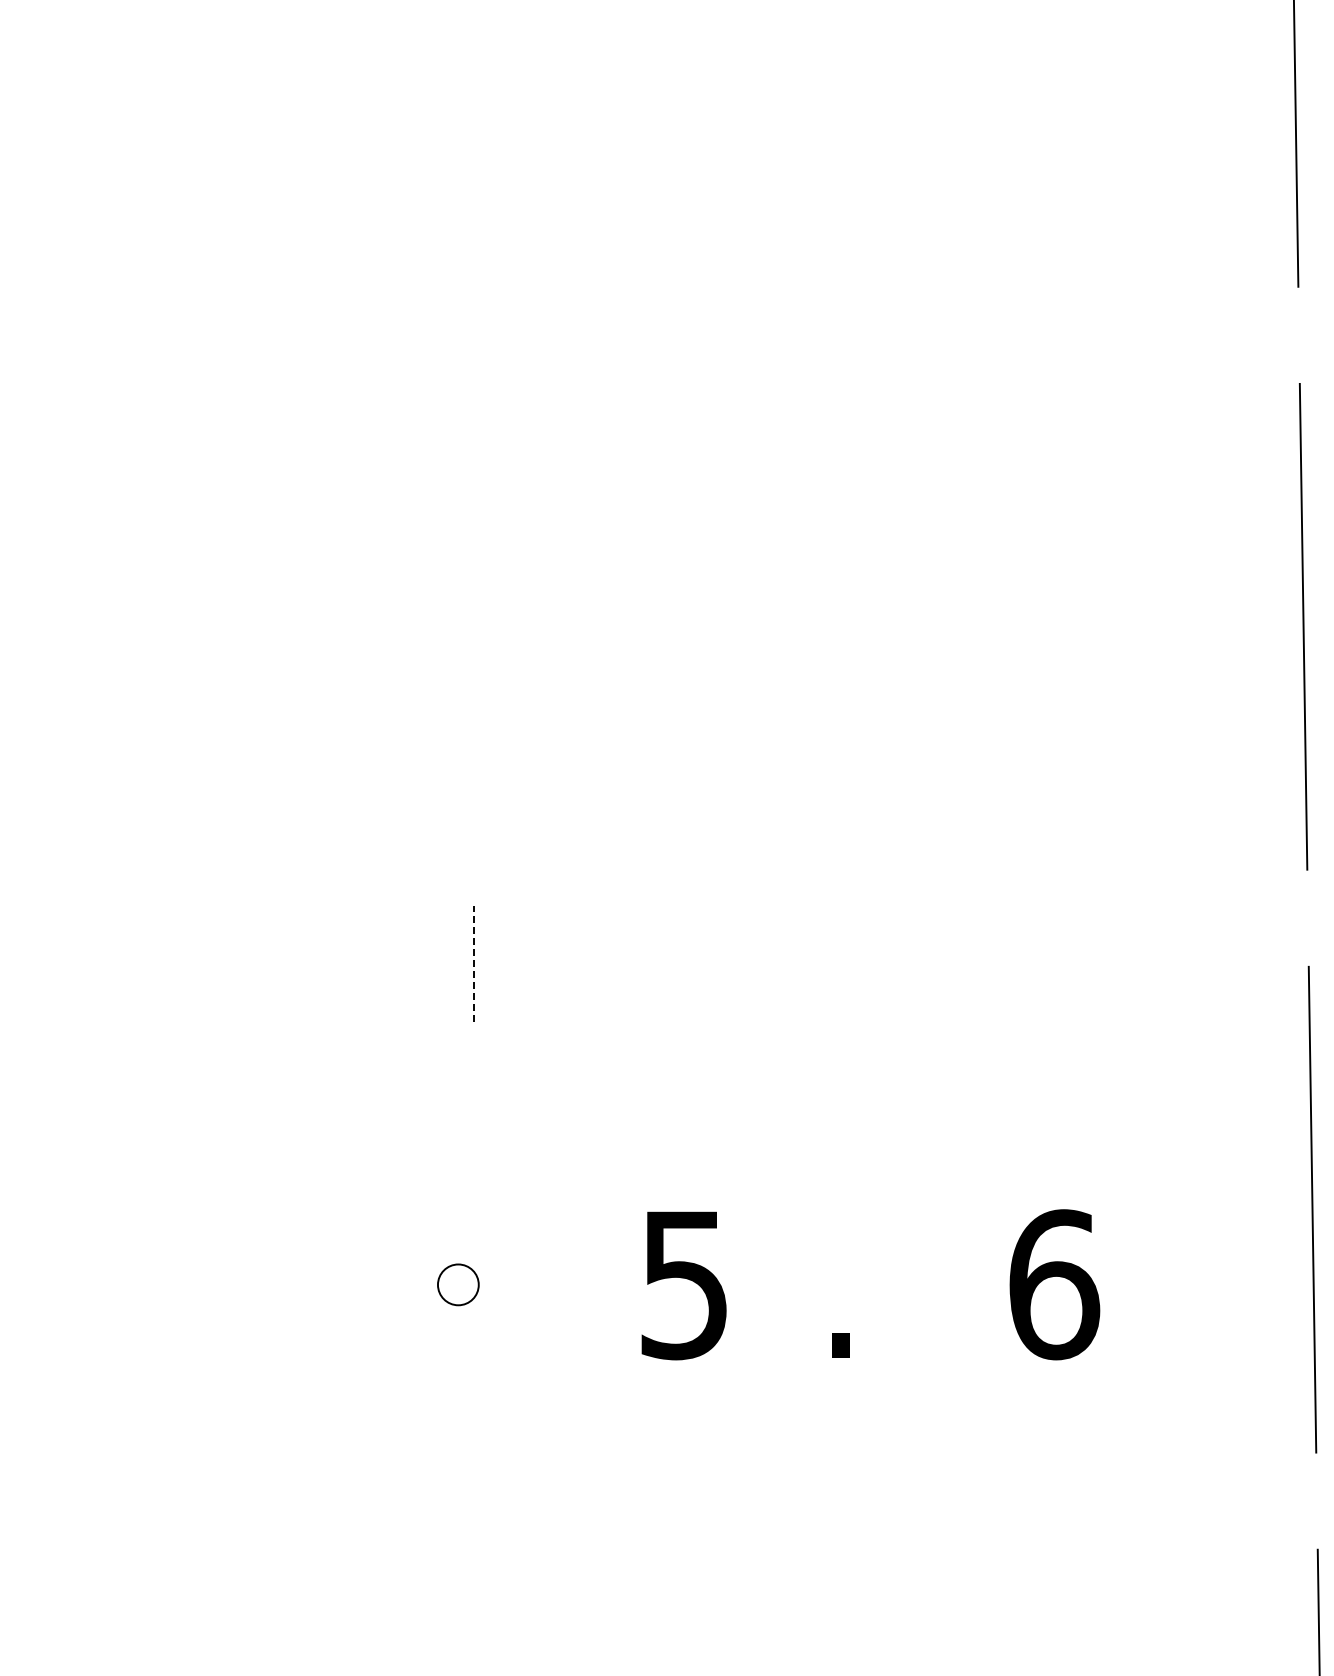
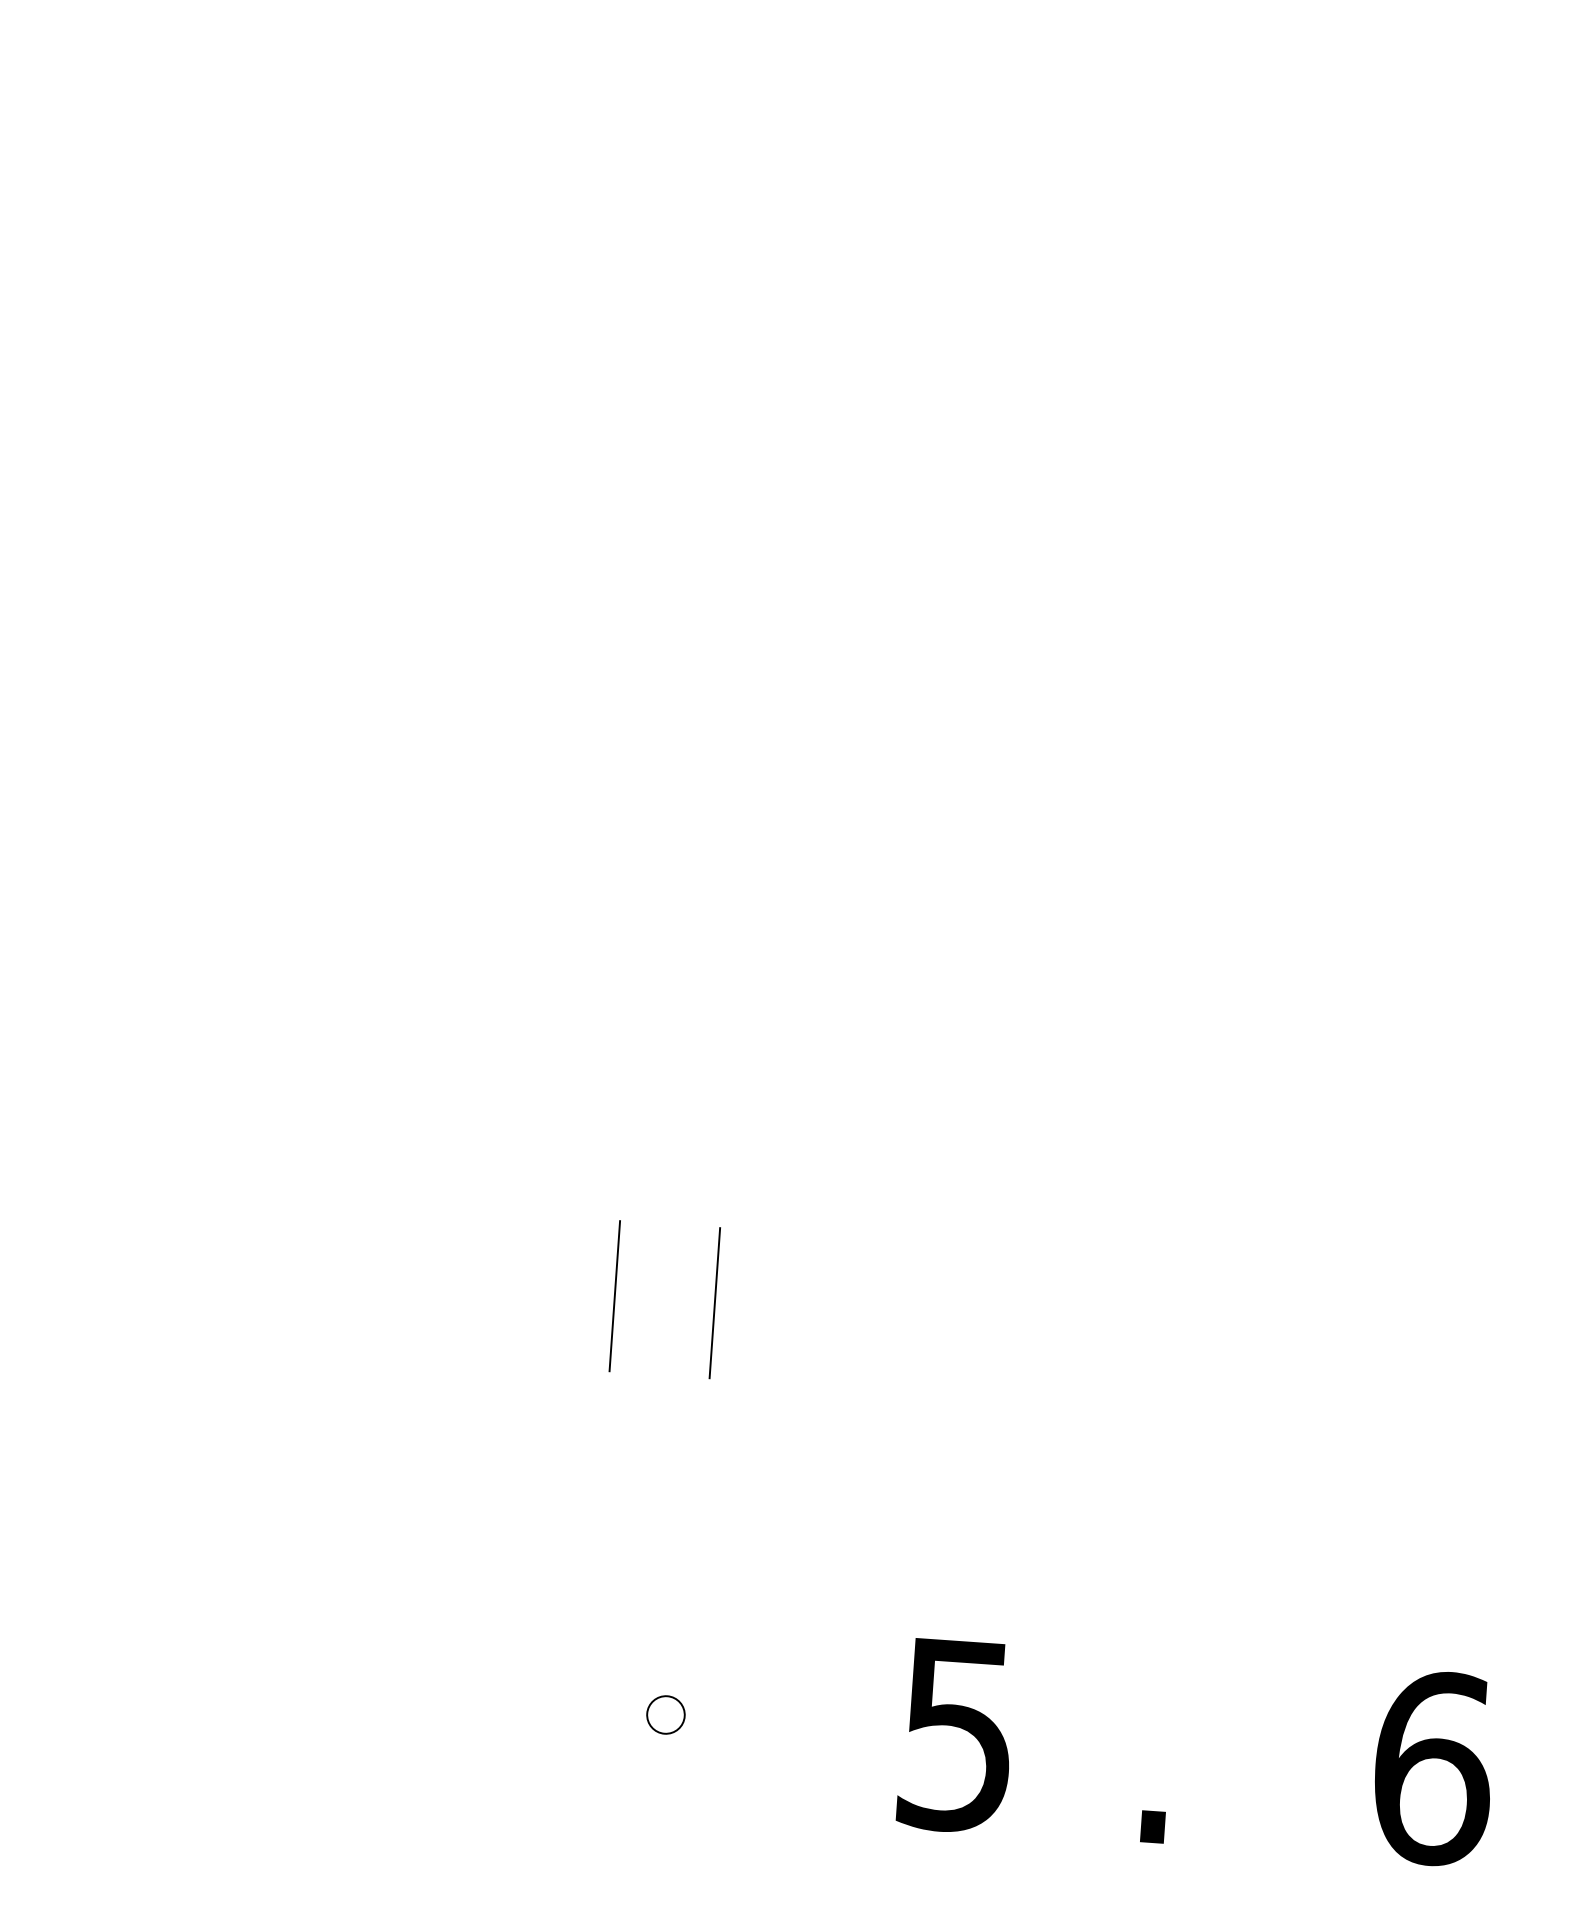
line: (395, 963) -> (613, 1295), added
line: (473, 963) -> (714, 1302), dashed -> solid
circle: (458, 1284) -> (666, 1714), size x0.71

